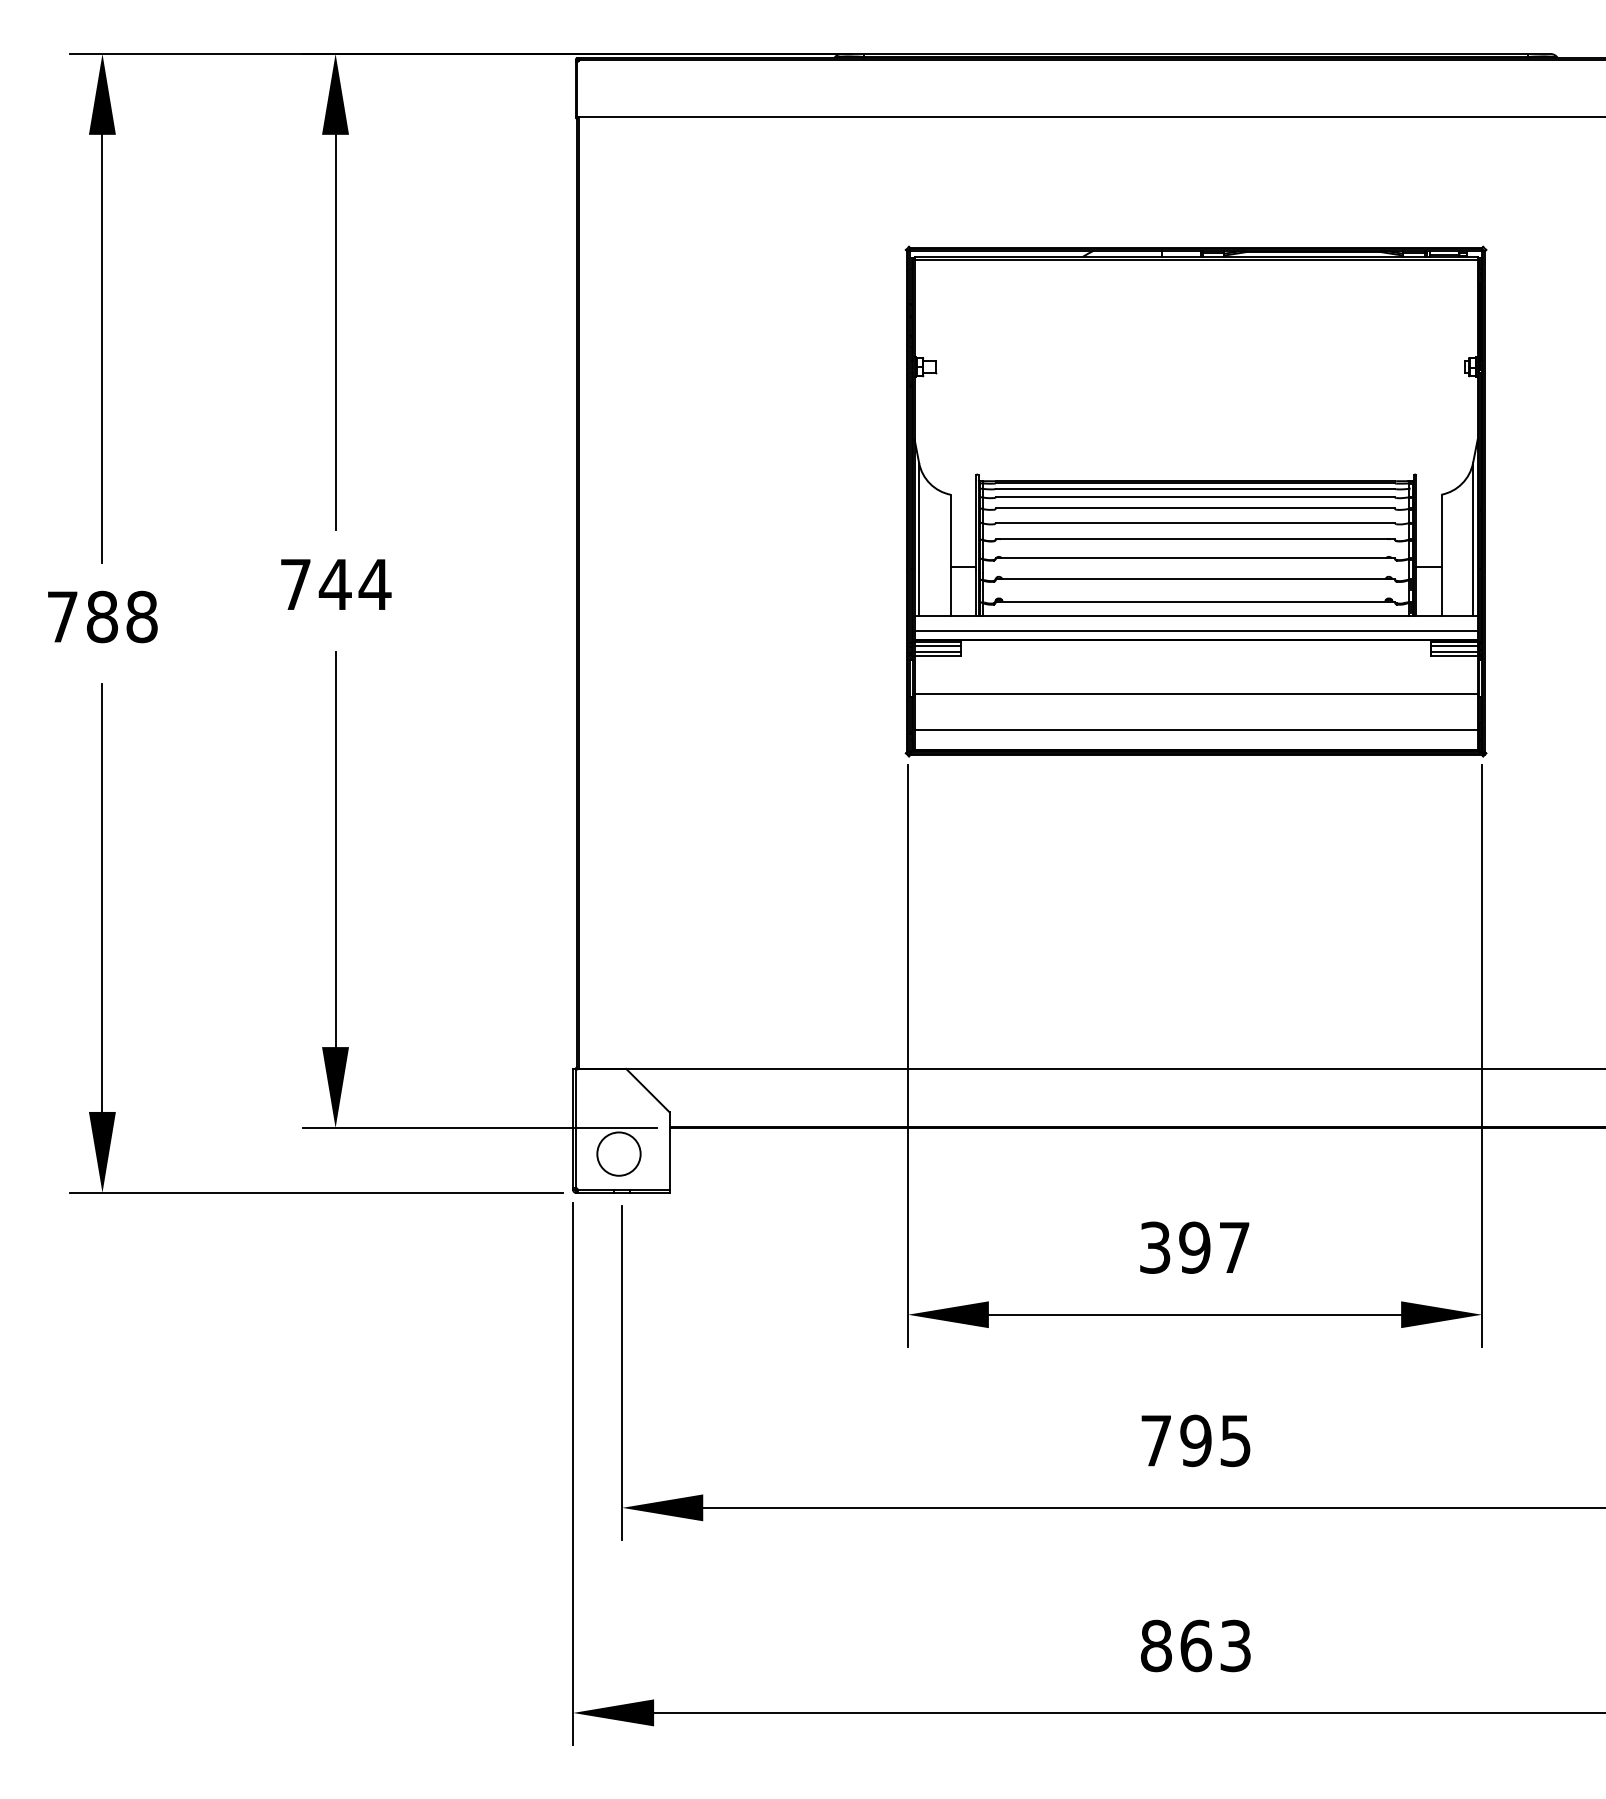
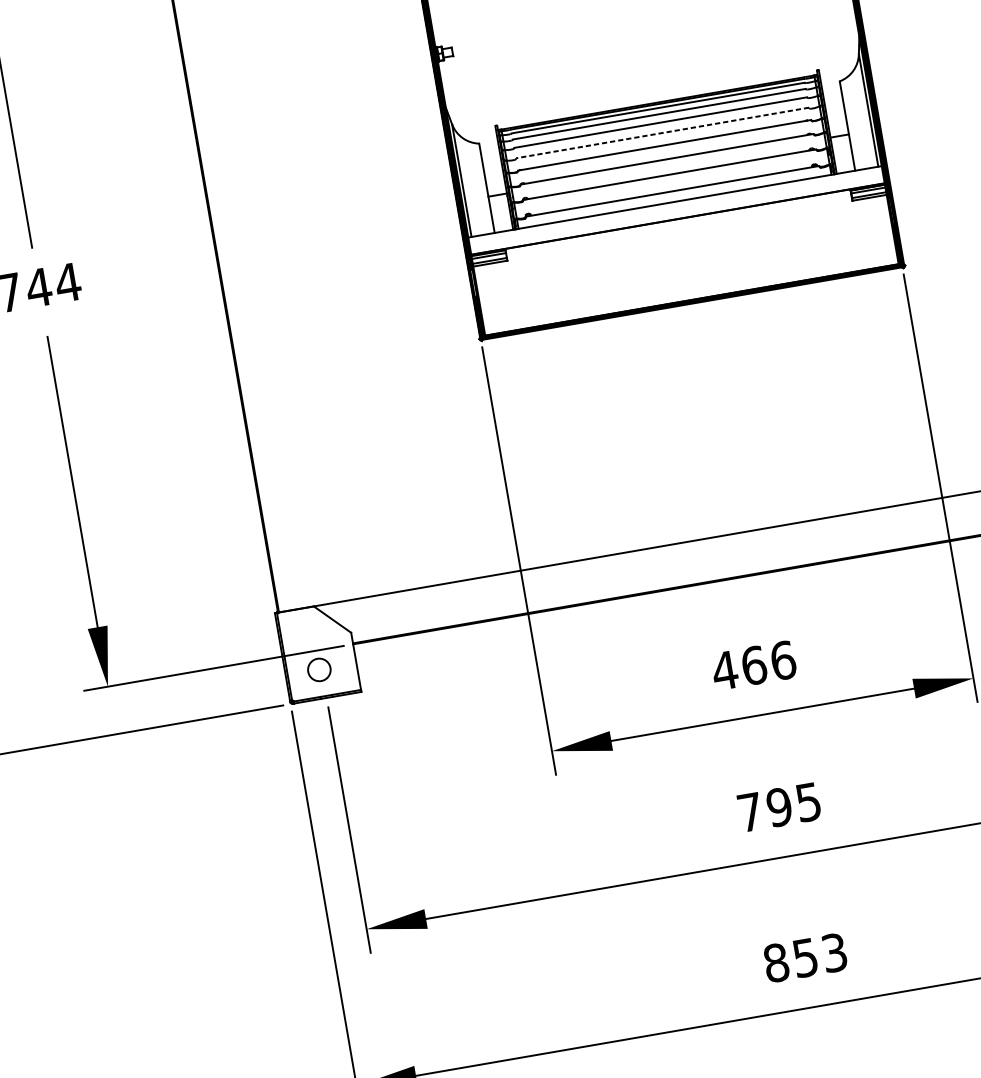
line: (1194, 522) -> (661, 133), solid -> dashed
line: (1195, 631) -> (676, 213), removed
line: (1195, 694) -> (684, 259), removed
line: (1195, 730) -> (688, 285), removed
circle: (618, 1153) -> (318, 669), size x0.7
text: (1194, 1247) -> (753, 665), 397 -> 466
text: (1196, 1645) -> (805, 957), 863 -> 853

